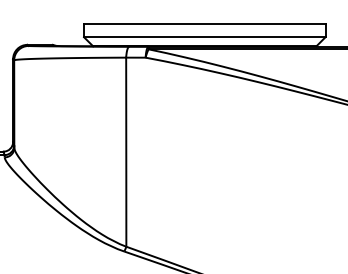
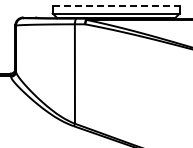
line: (205, 23) -> (116, 6), solid -> dashed

